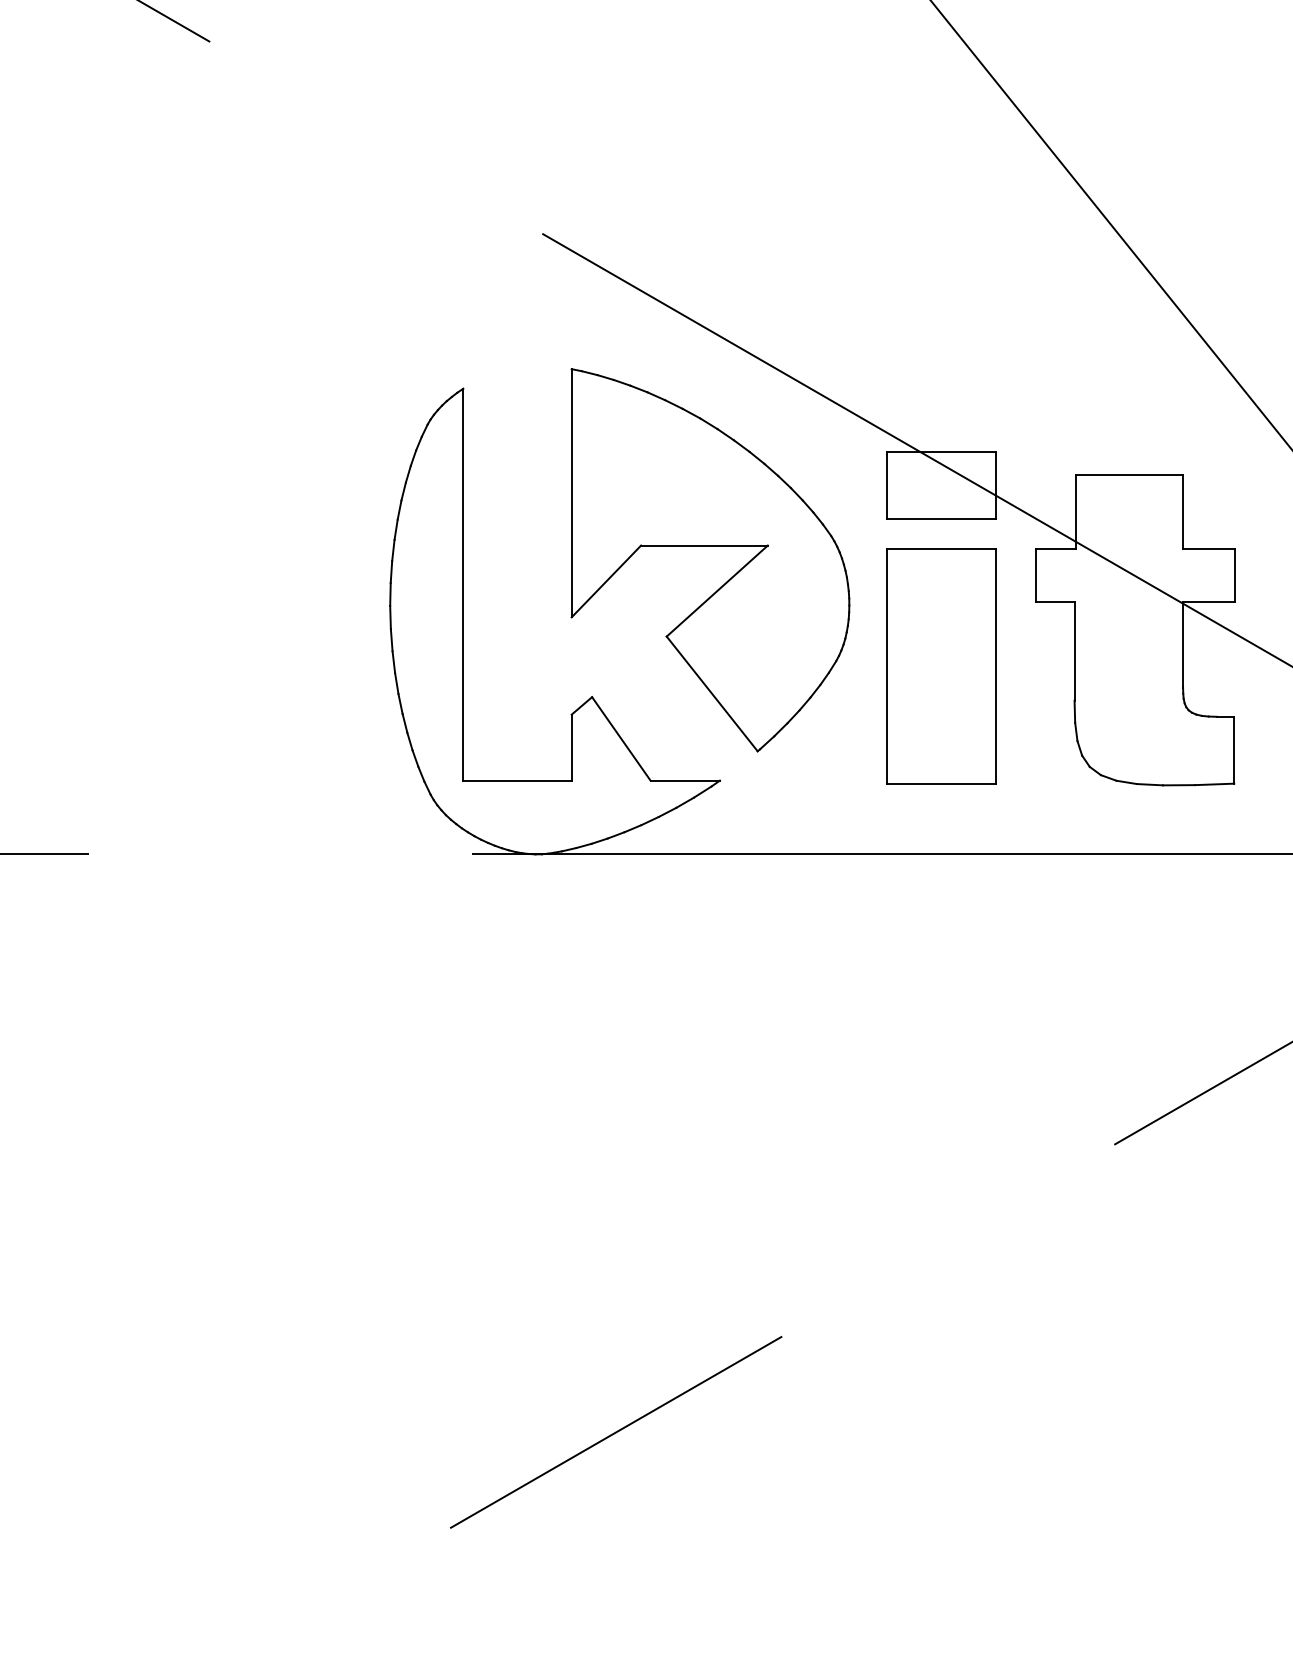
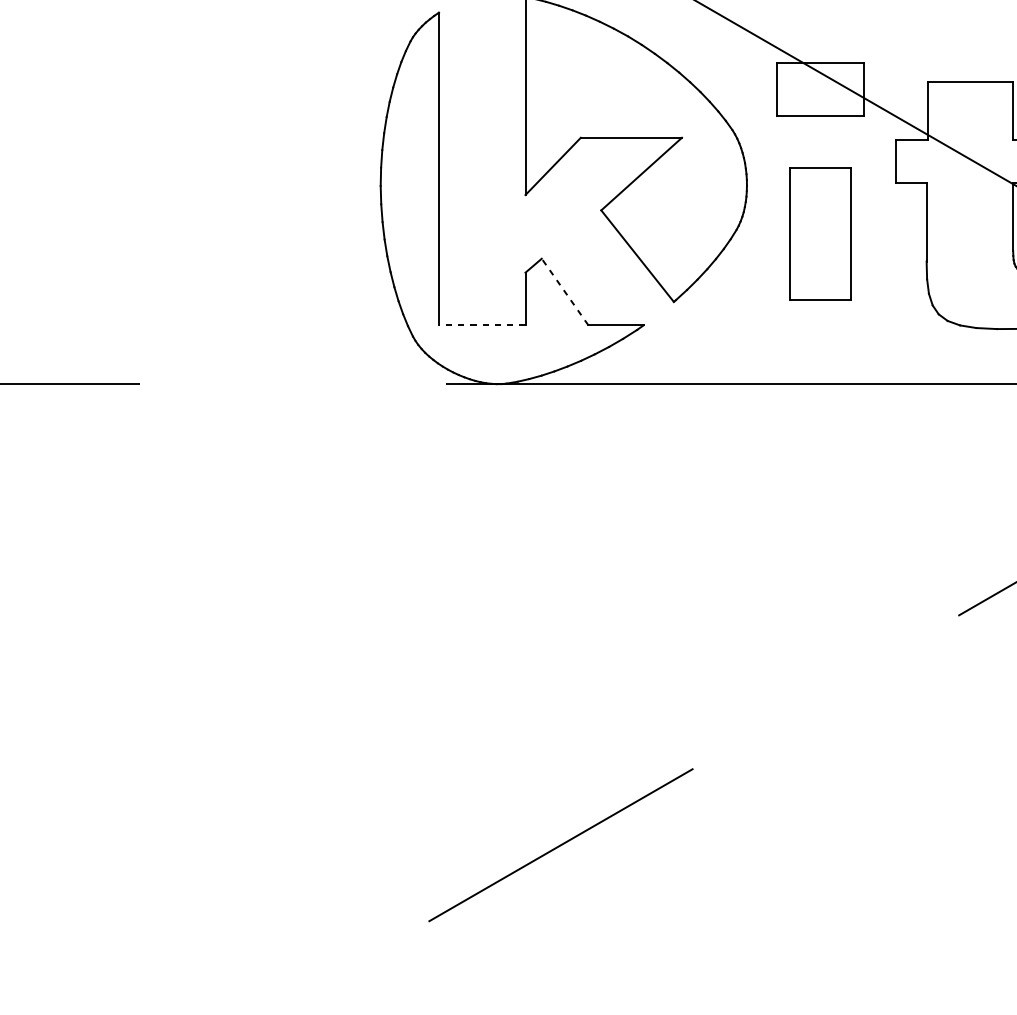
part: (941, 666) -> (820, 234), size x0.7
line: (621, 738) -> (565, 291), solid -> dashed
line: (516, 780) -> (481, 325), solid -> dashed

